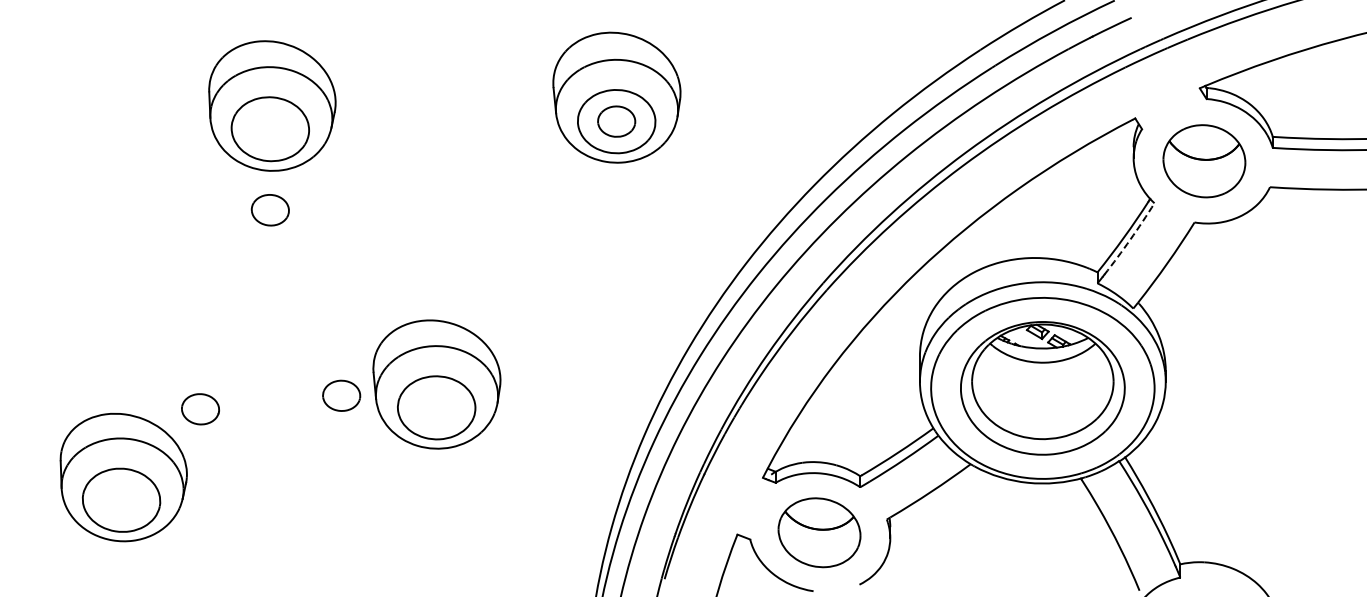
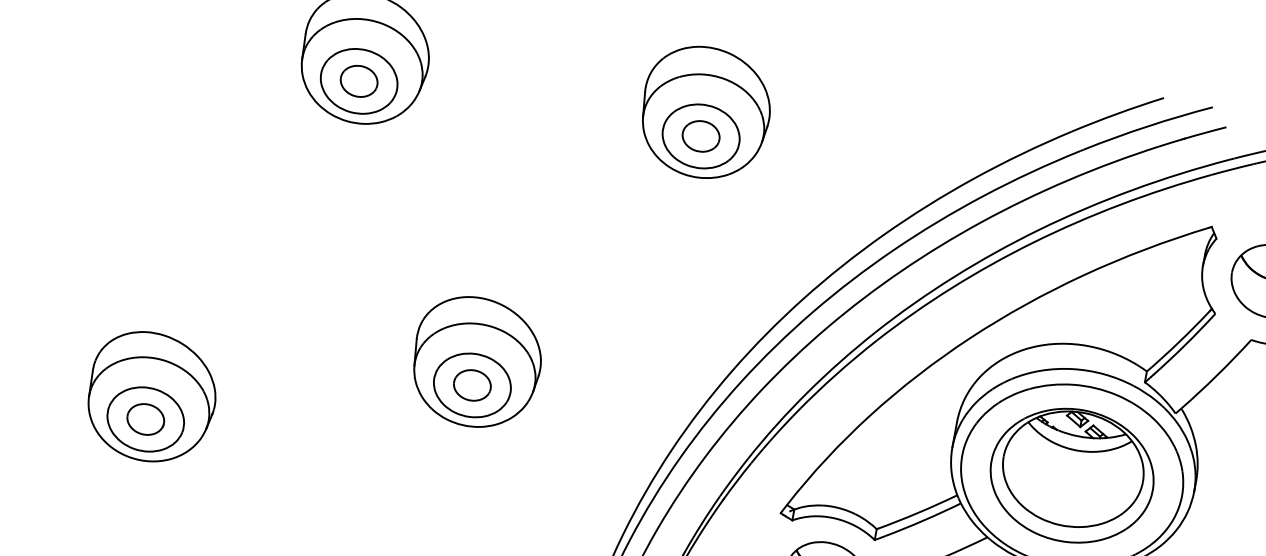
part: (269, 210) -> (358, 81), moved
arc: (1130, 239) -> (1185, 345), dashed -> solid
part: (341, 395) -> (472, 385), moved
part: (200, 409) -> (145, 419), moved

